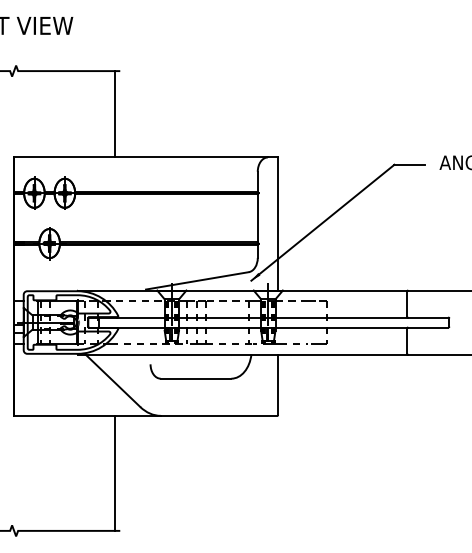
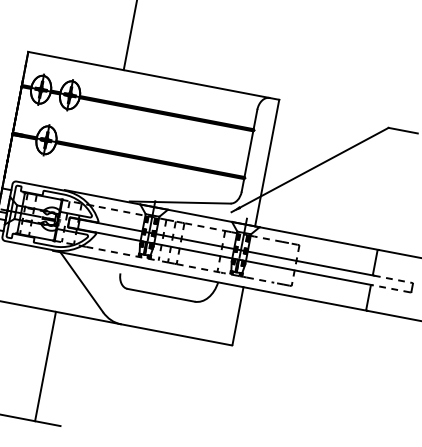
line: (428, 317) -> (393, 279), solid -> dashed
line: (428, 327) -> (391, 288), solid -> dashed
line: (114, 472) -> (45, 365), moved

